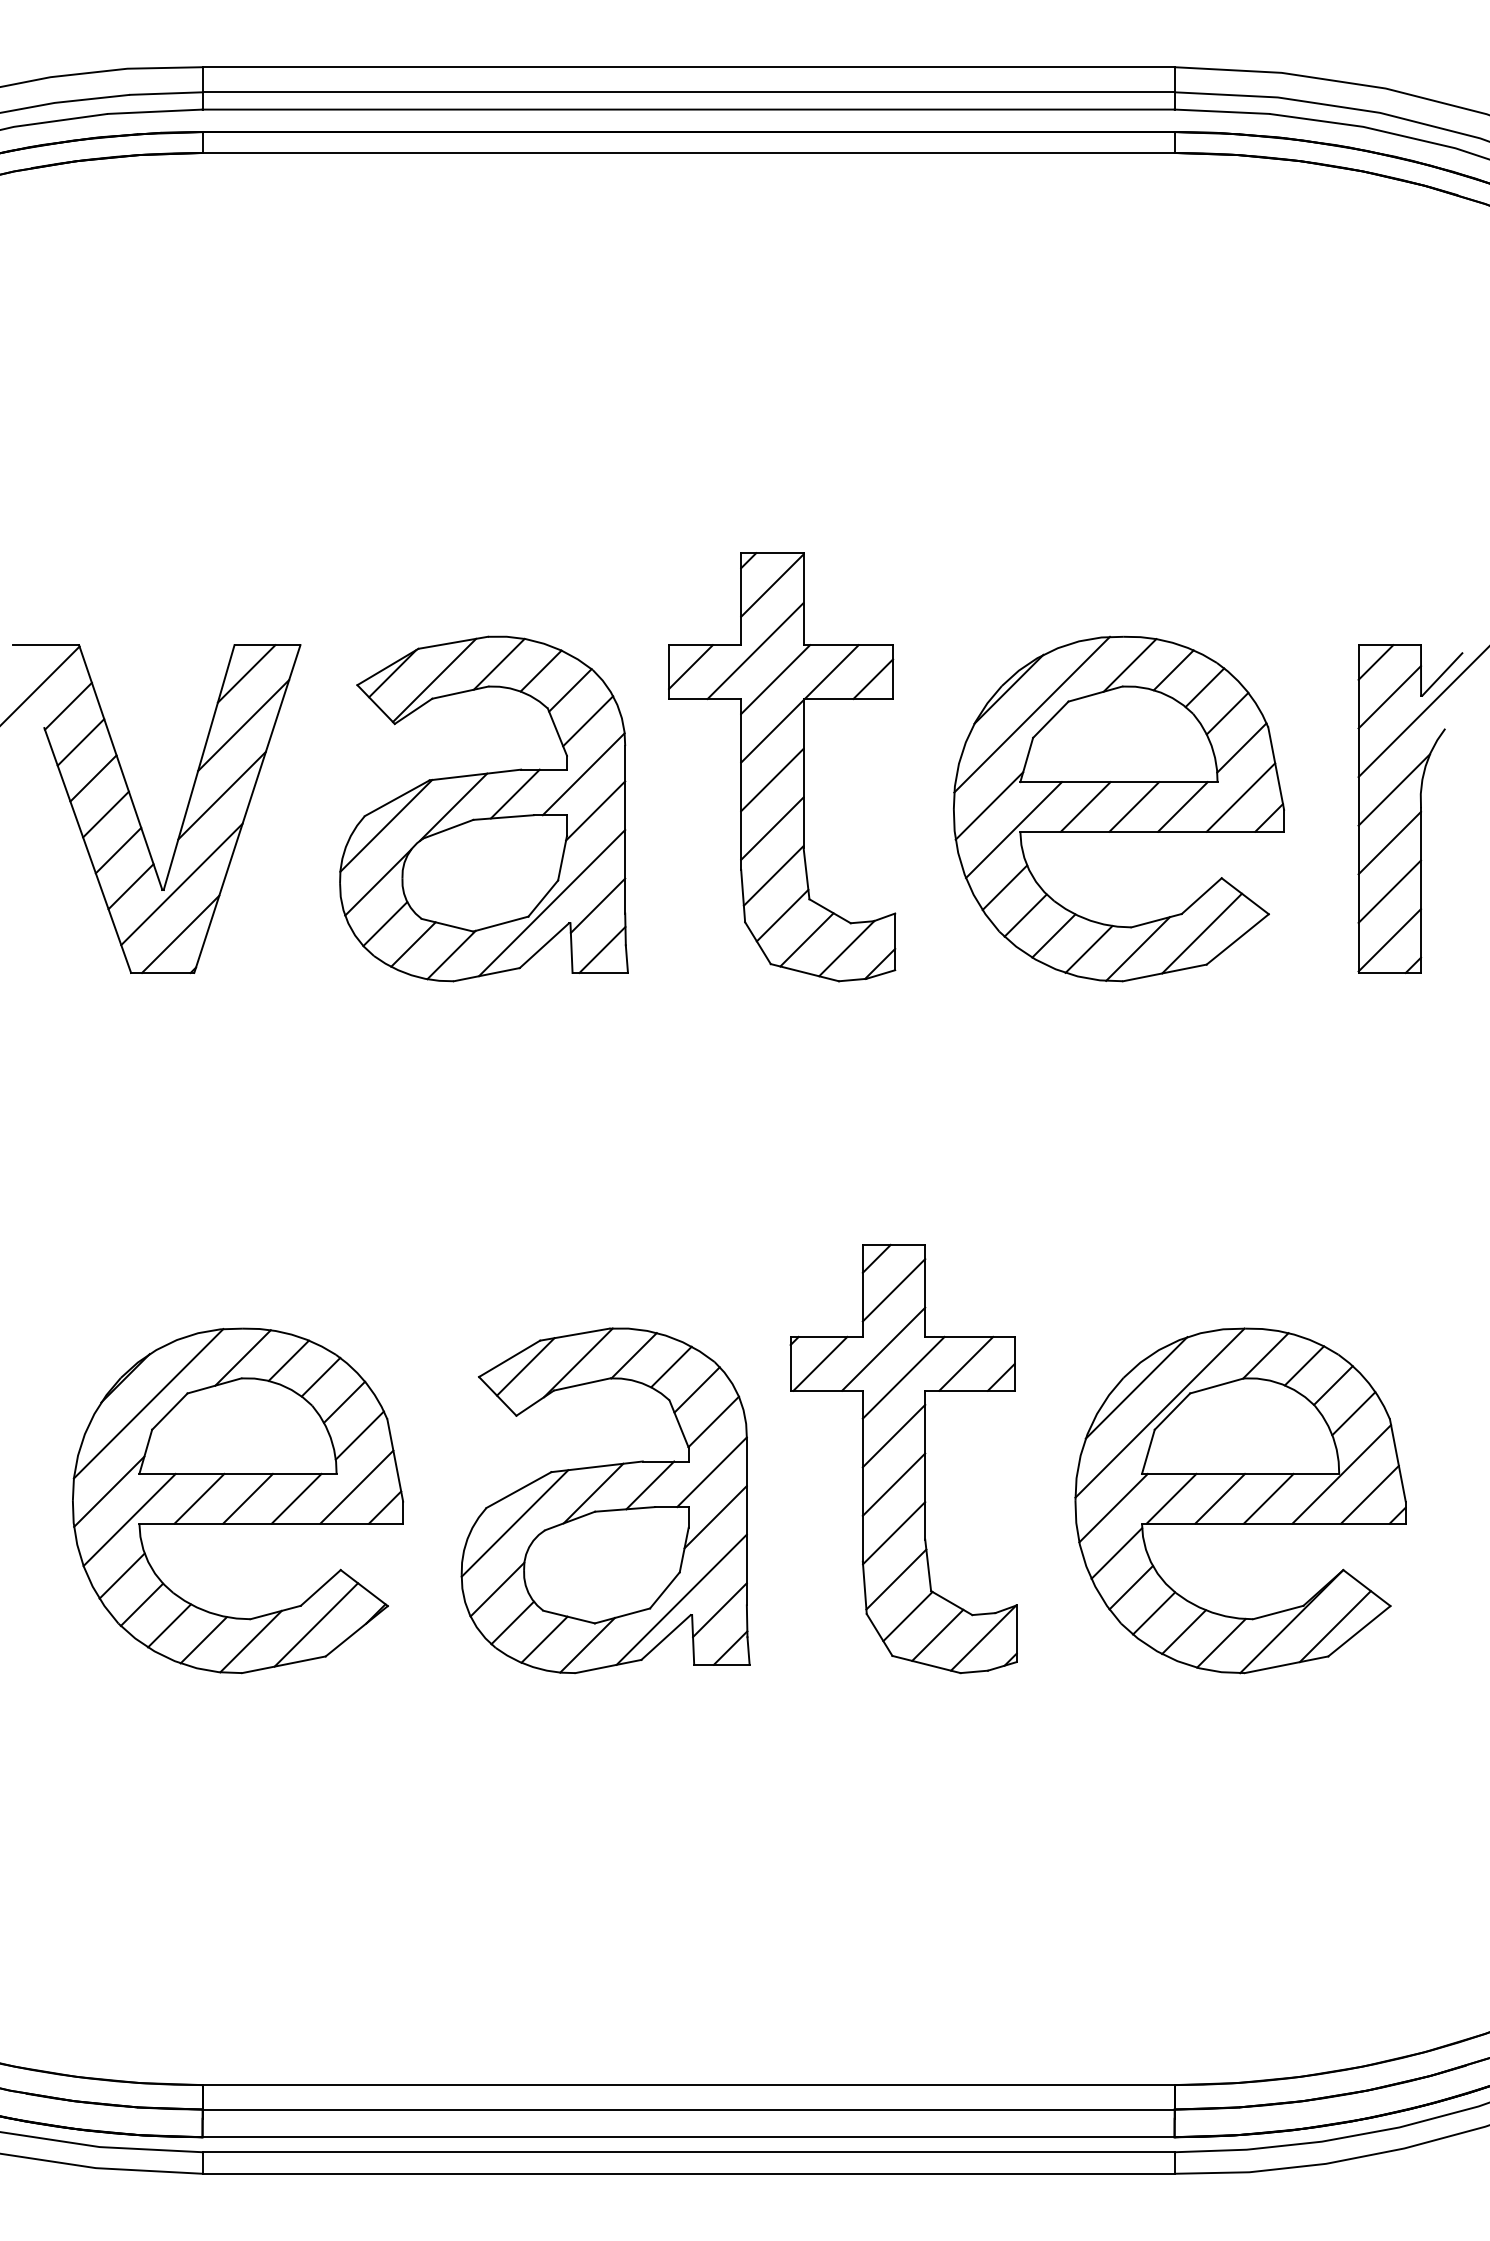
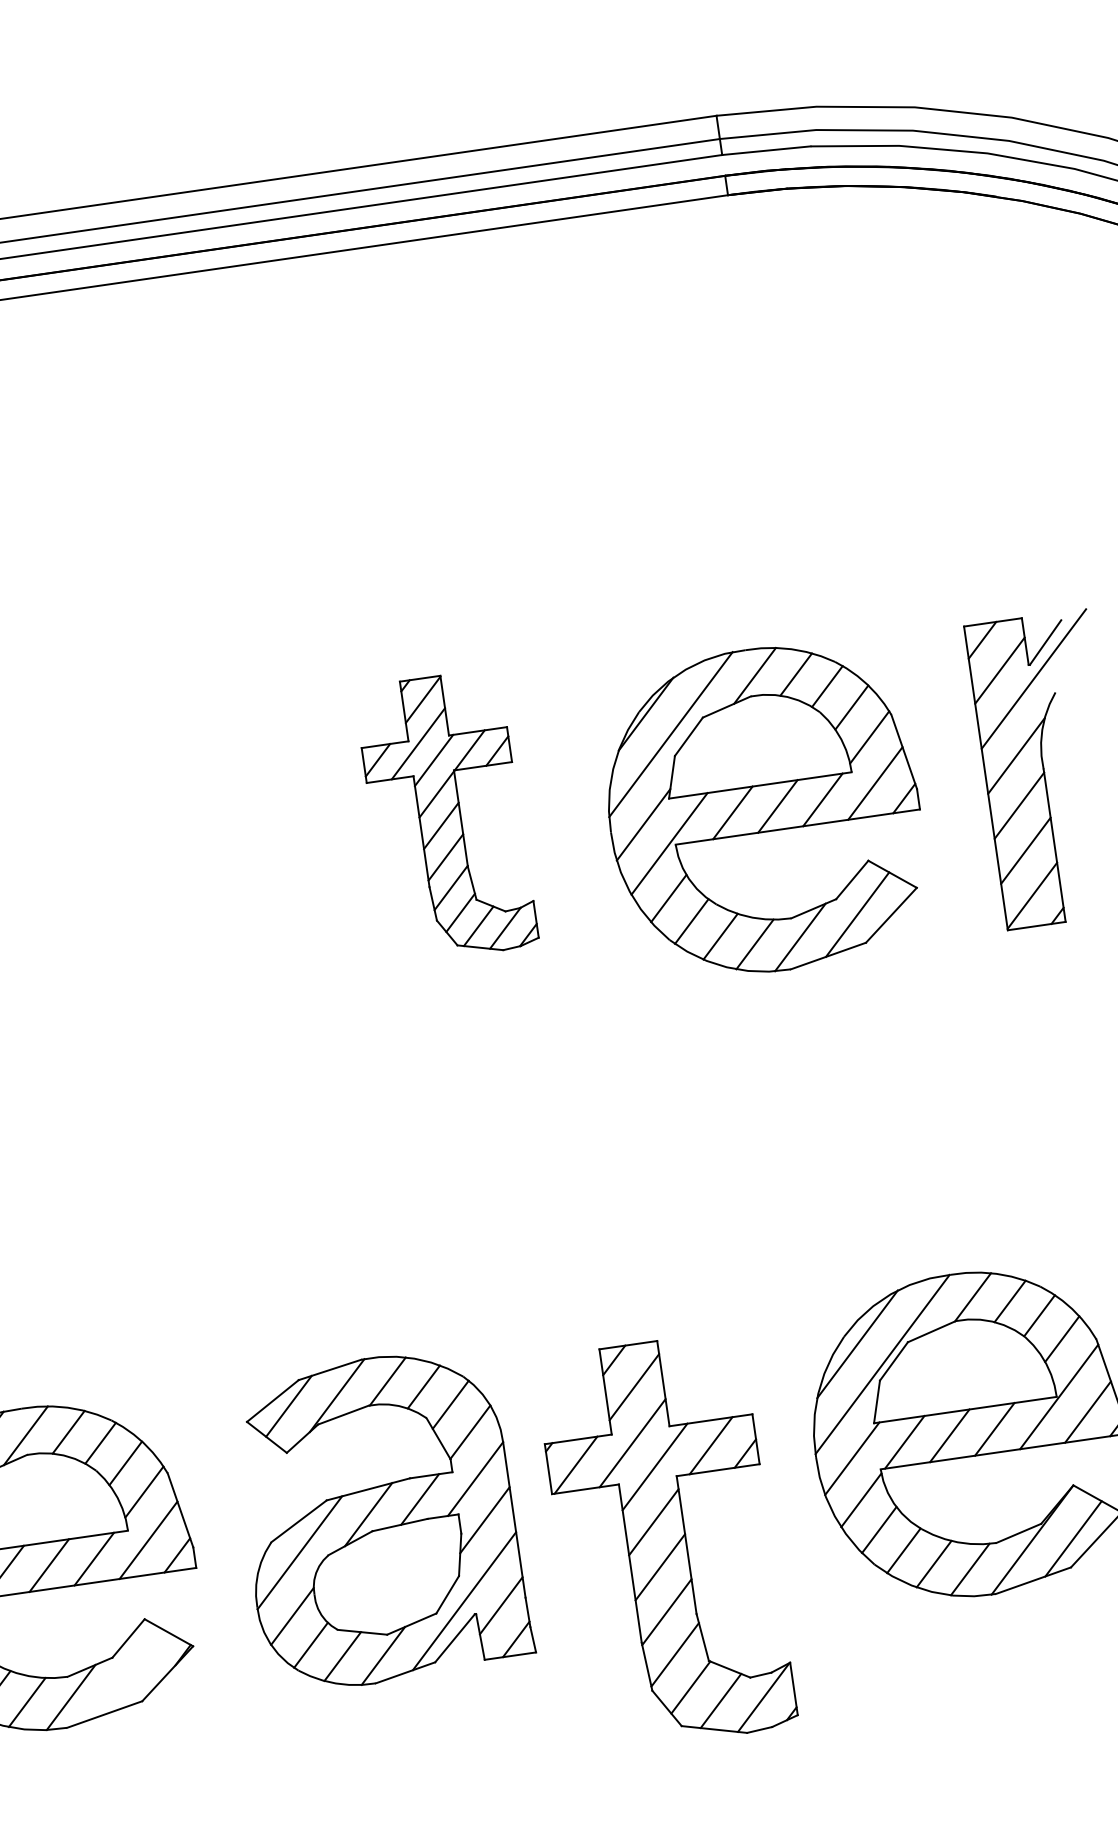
part: (782, 767) -> (446, 816), size x0.7
part: (483, 808) -> (175, 894), removed
part: (903, 1458) -> (665, 1541), moved
line: (316, 1624) -> (129, 1672), removed

